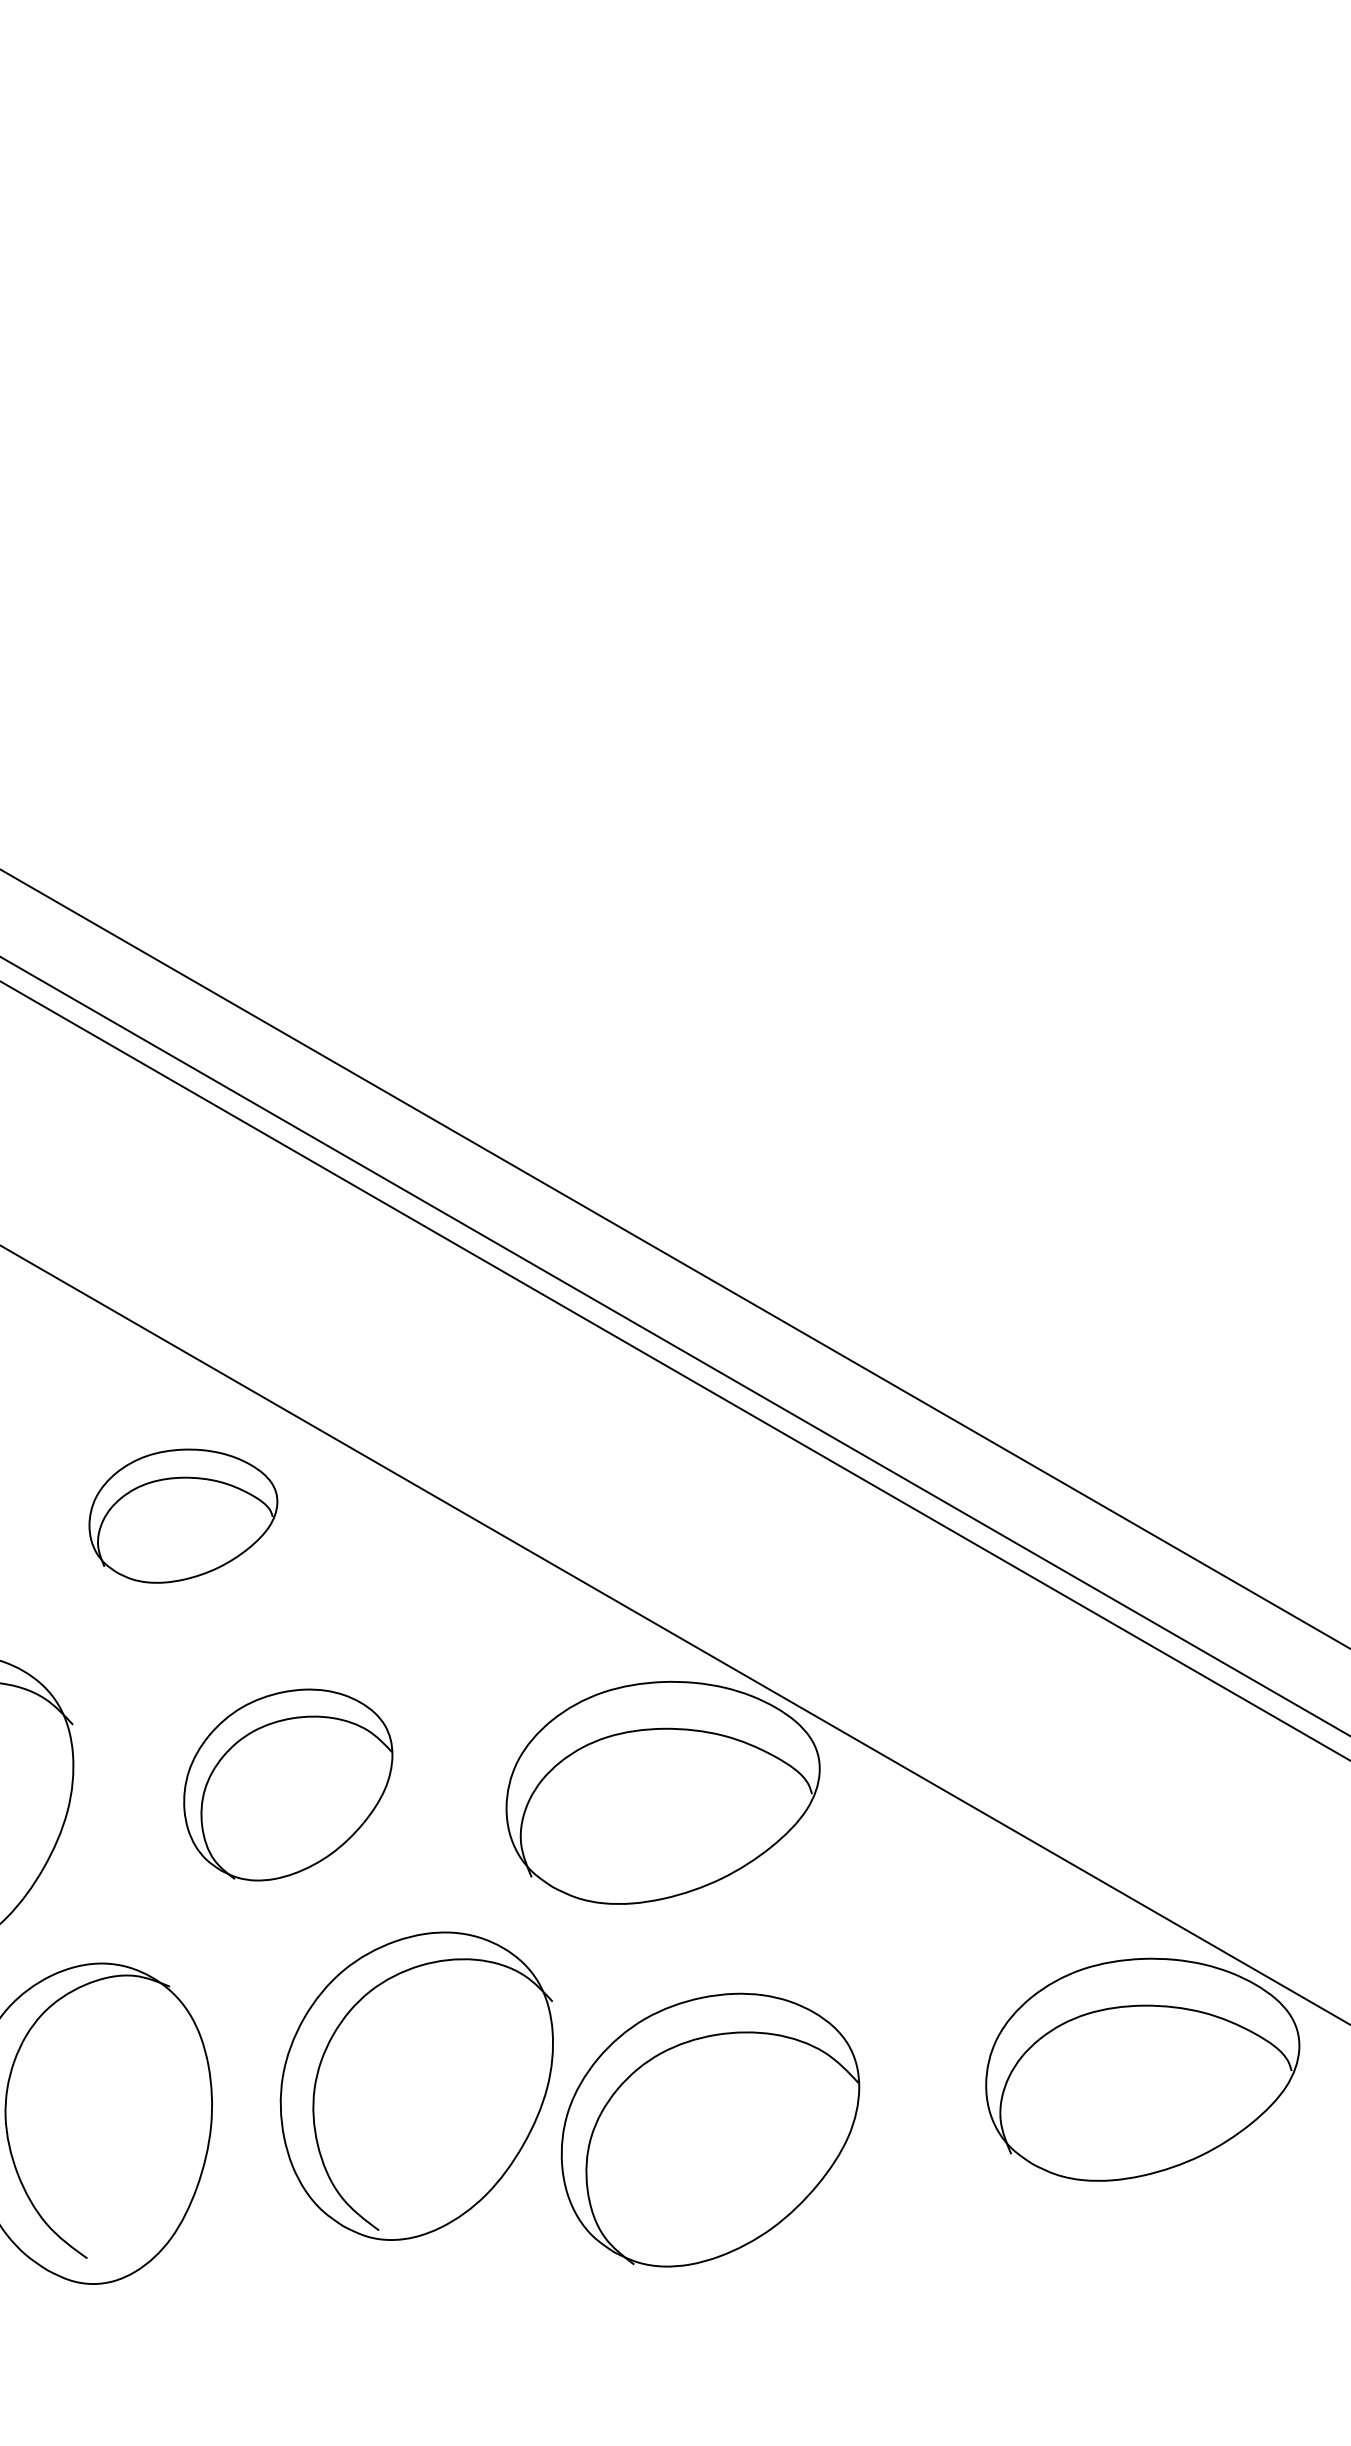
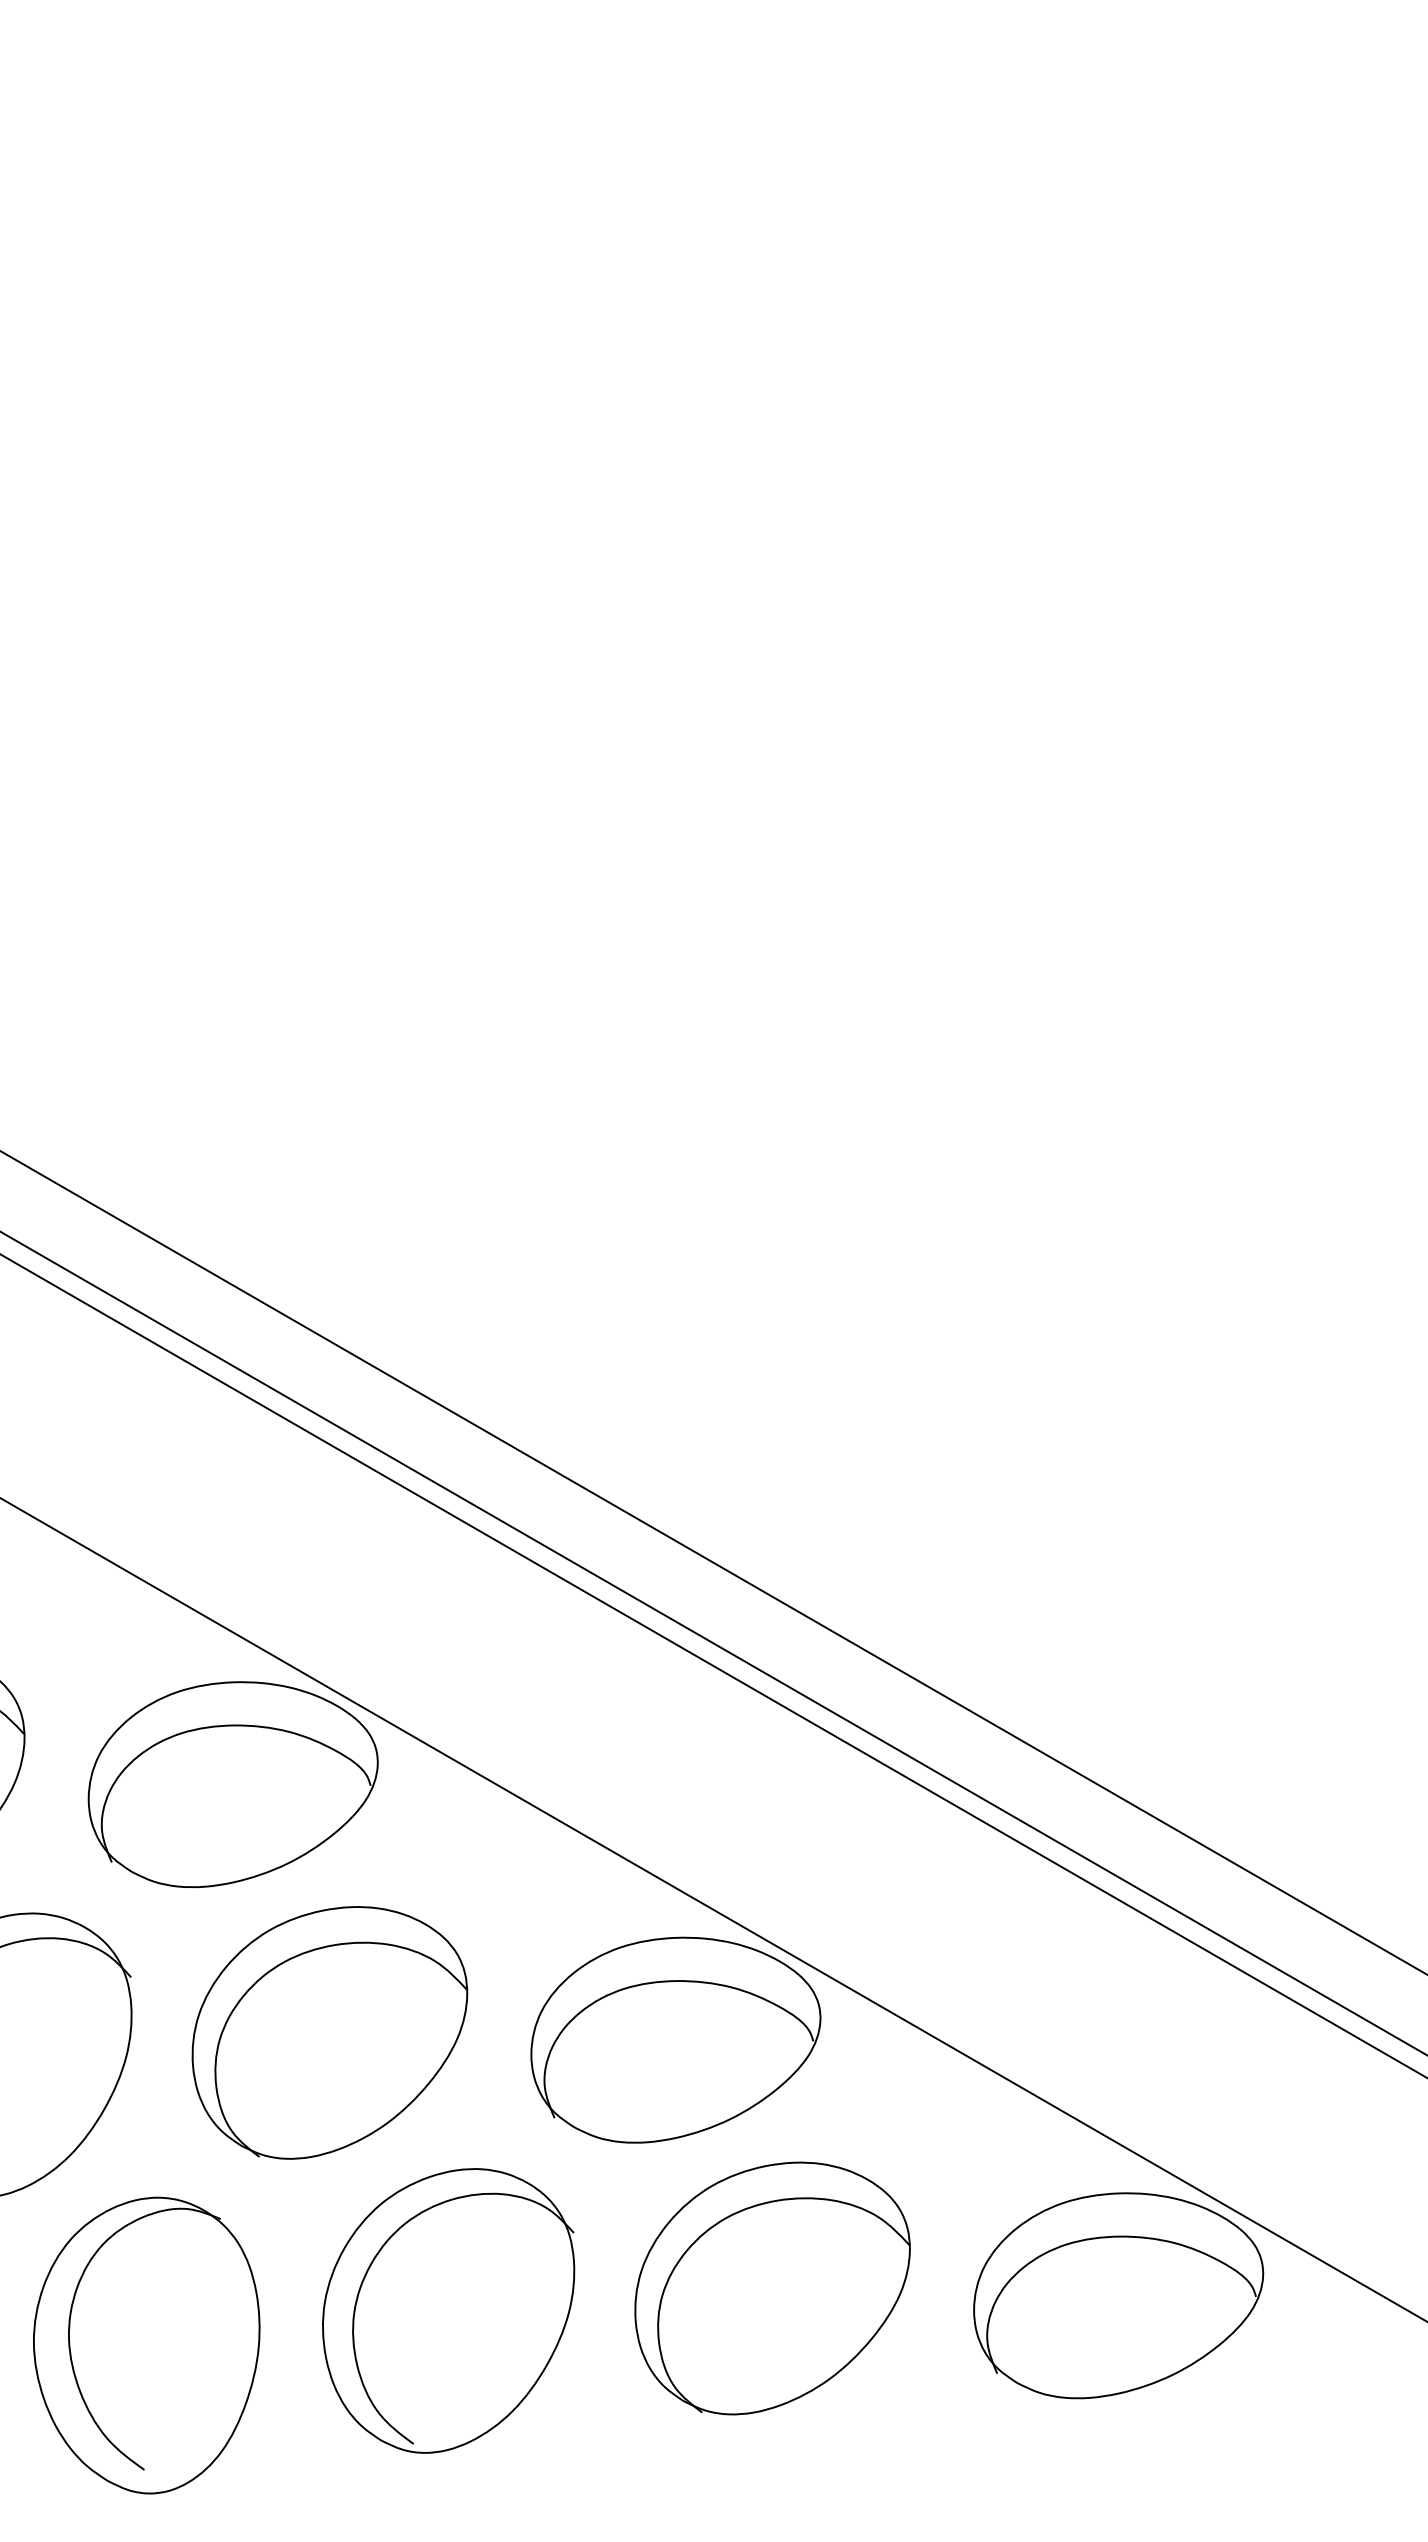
part: (182, 1515) -> (232, 1784), size x1.67
part: (287, 1784) -> (329, 2032), size x1.43
part: (710, 2130) -> (772, 2288), moved

